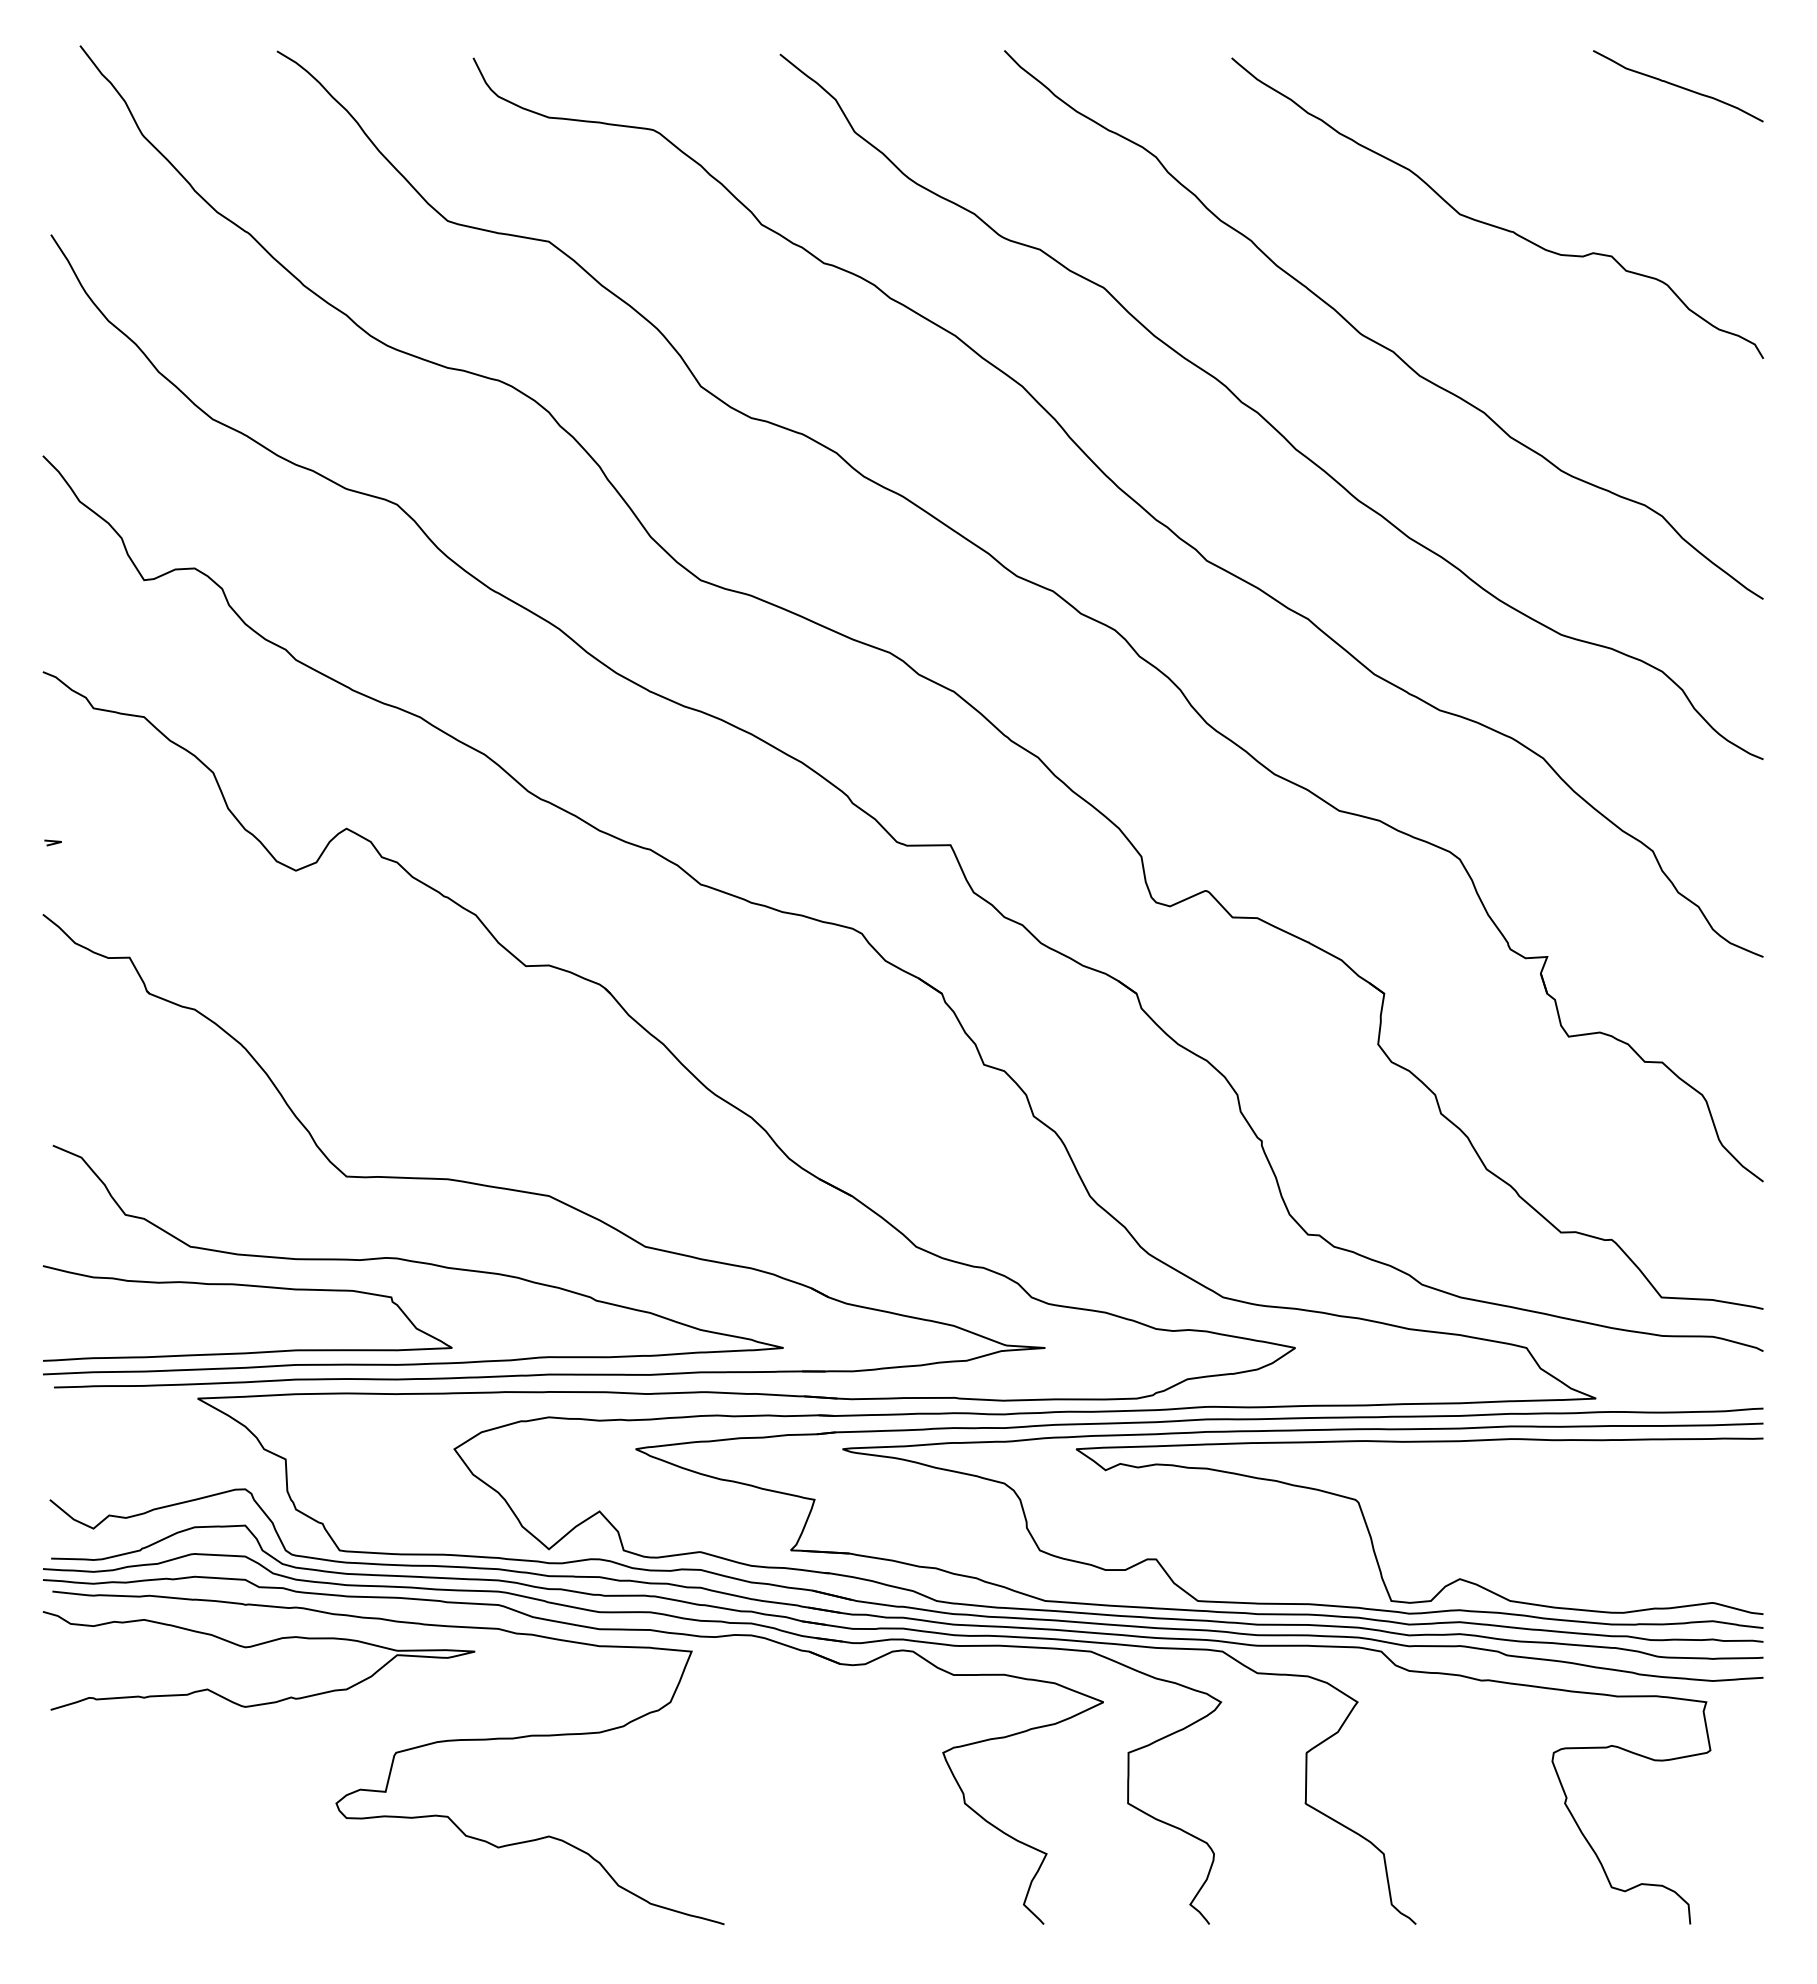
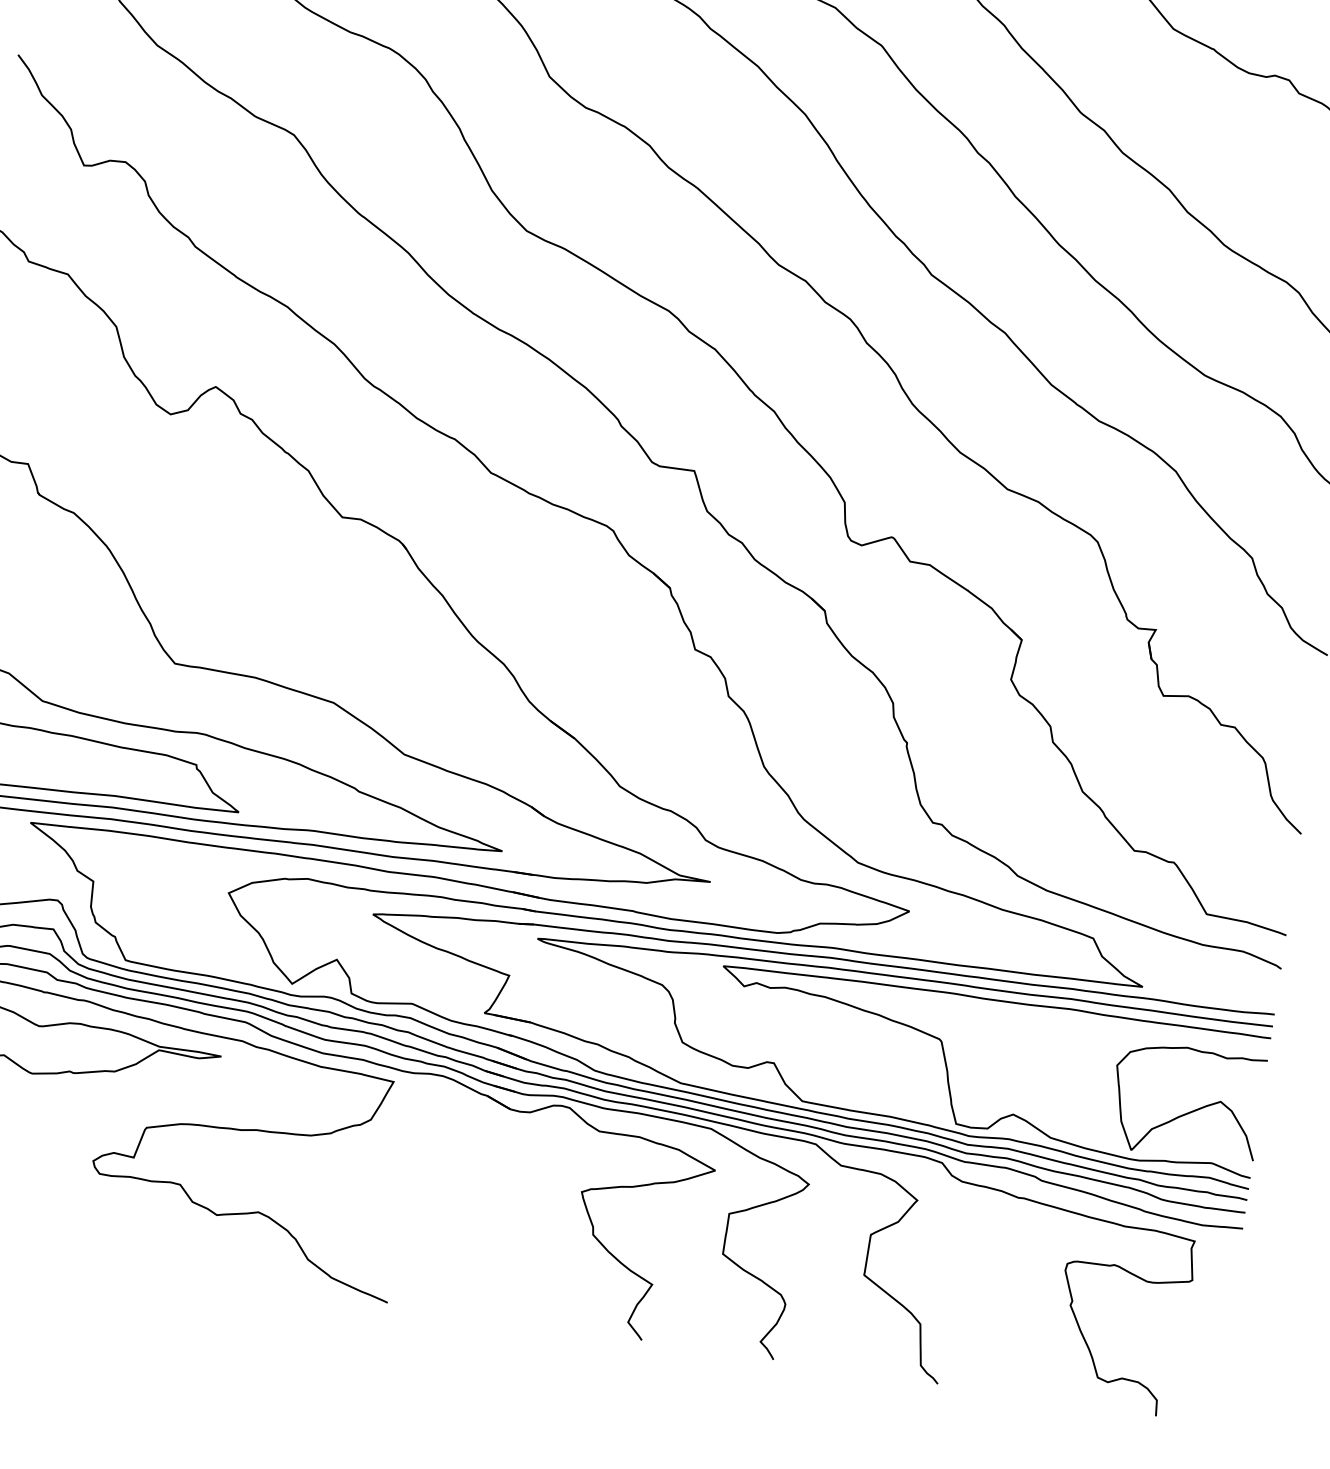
curve: (1676, 1543) -> (1189, 1111), added

